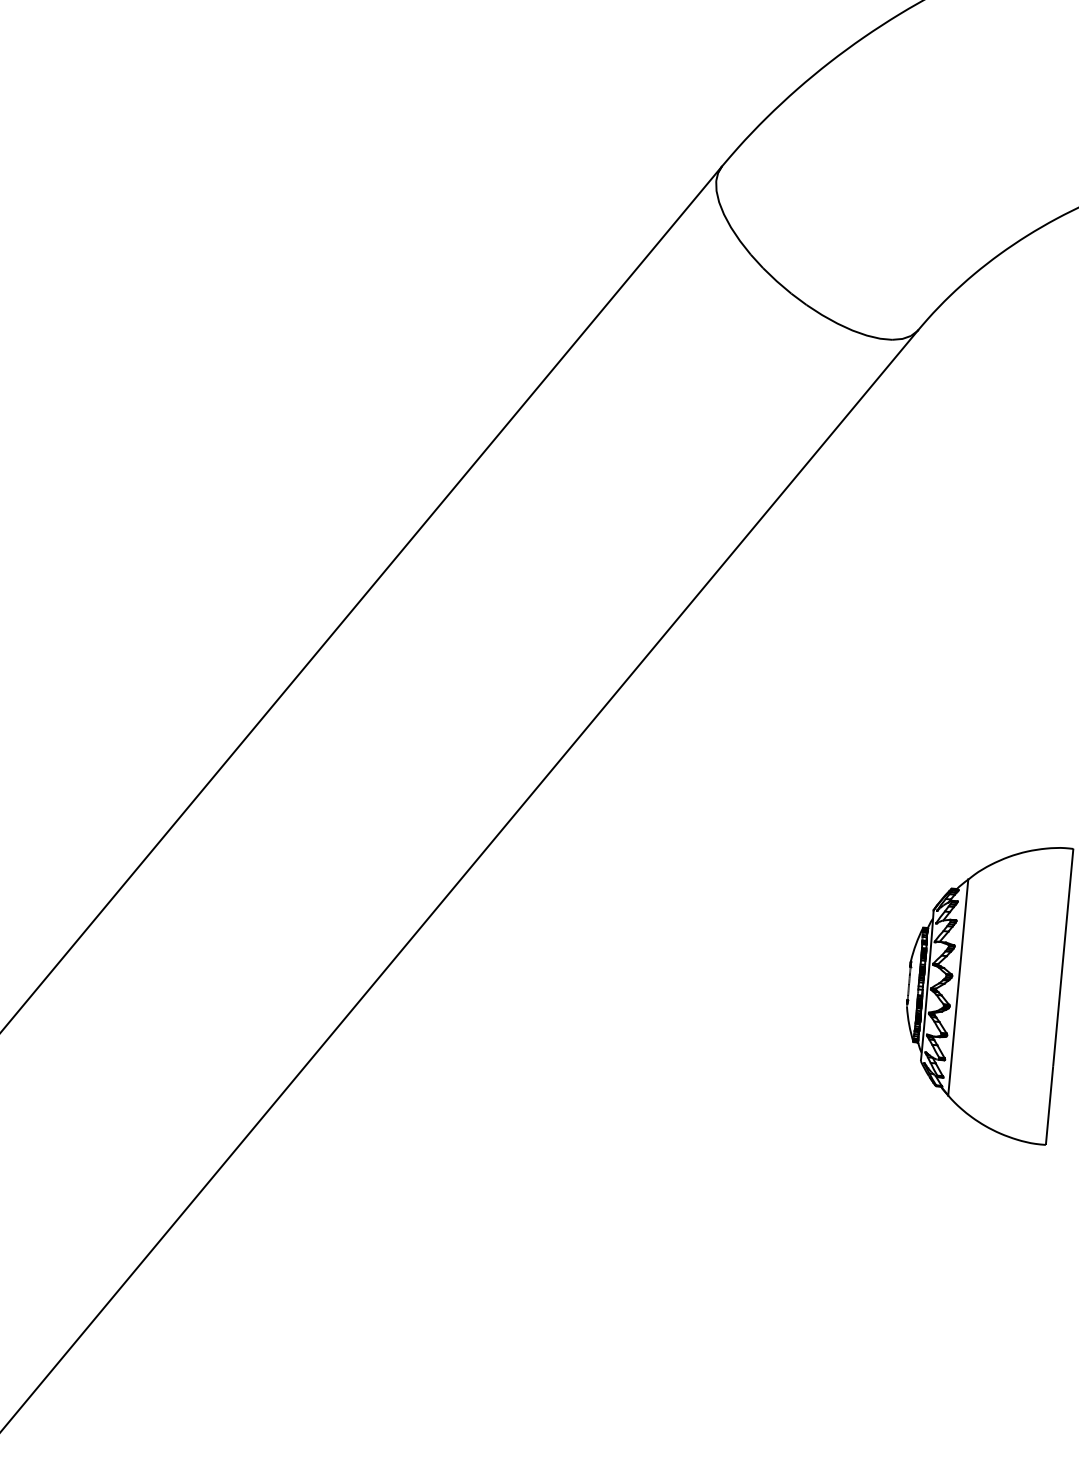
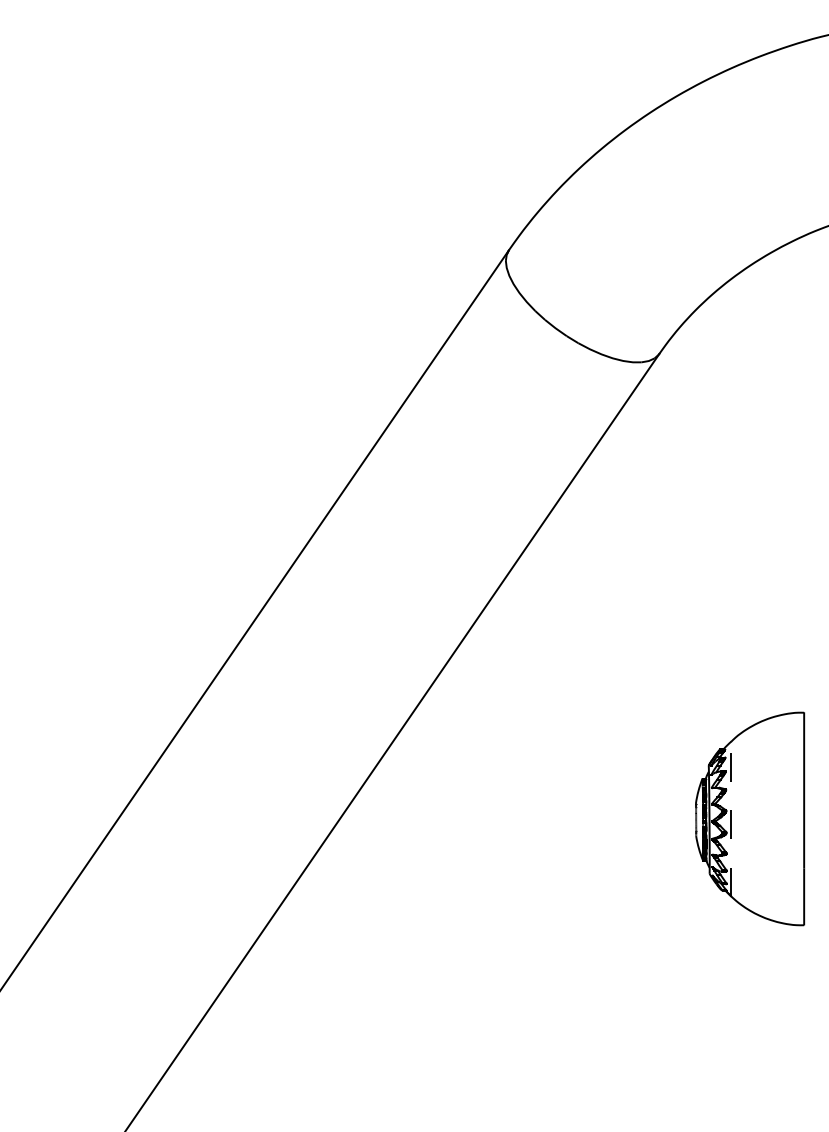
line: (958, 988) -> (731, 819), solid -> dashed

